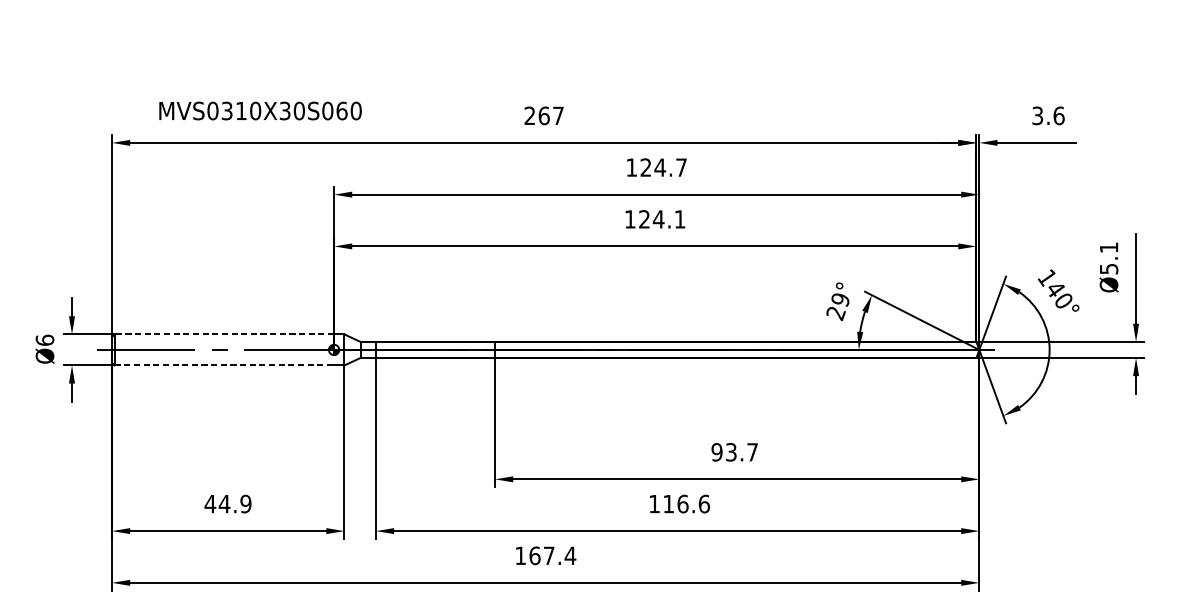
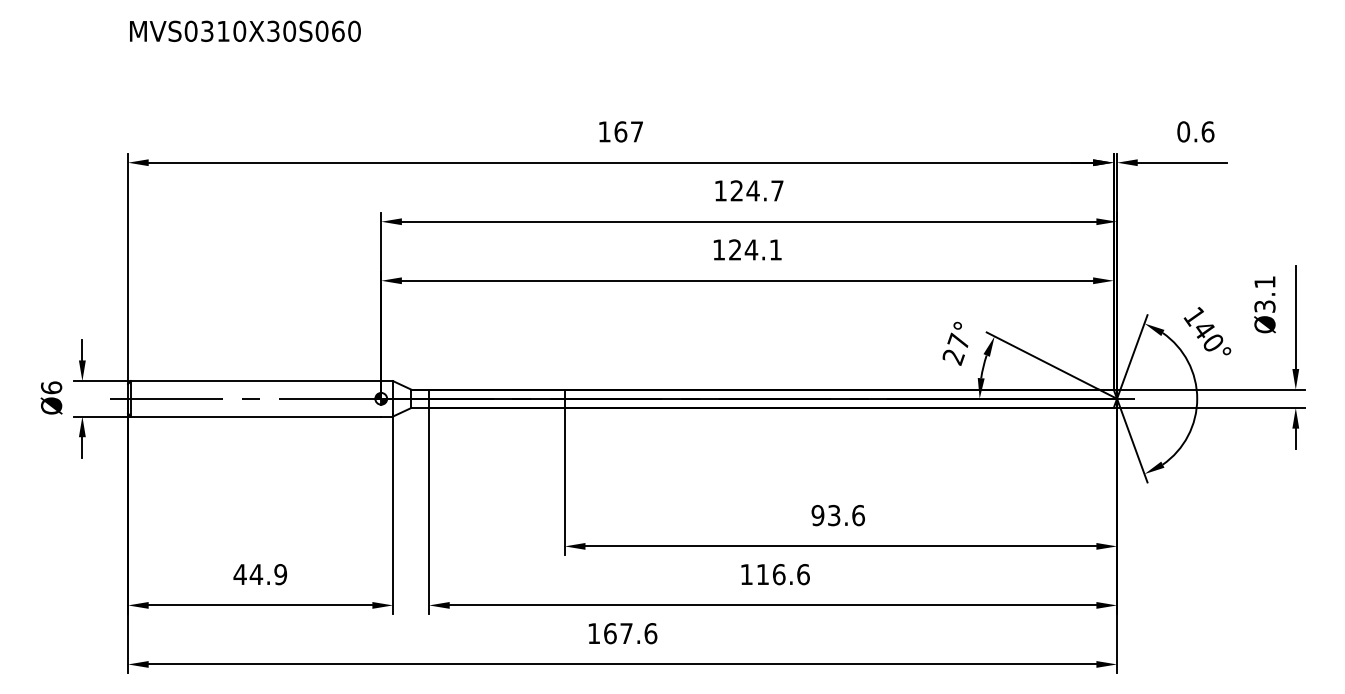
text: (260, 110) -> (245, 30), moved
text: (529, 115) -> (604, 131), 267 -> 167
text: (1037, 115) -> (1183, 131), 3.6 -> 0.6
text: (1108, 268) -> (1264, 306), Ø5.1 -> Ø3.1
text: (839, 298) -> (957, 340), 29° -> 27°
line: (223, 334) -> (255, 381), dashed -> solid
line: (224, 365) -> (256, 416), dashed -> solid
text: (752, 452) -> (858, 515), 93.7 -> 93.6
text: (570, 555) -> (650, 633), 167.4 -> 167.6

